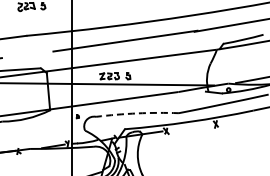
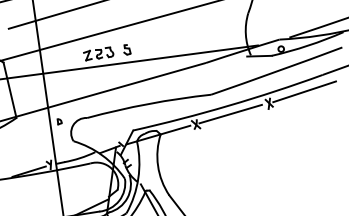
arc: (137, 113) -> (148, 104), dashed -> solid
line: (239, 119) -> (303, 91), added
line: (189, 127) -> (230, 114), added

